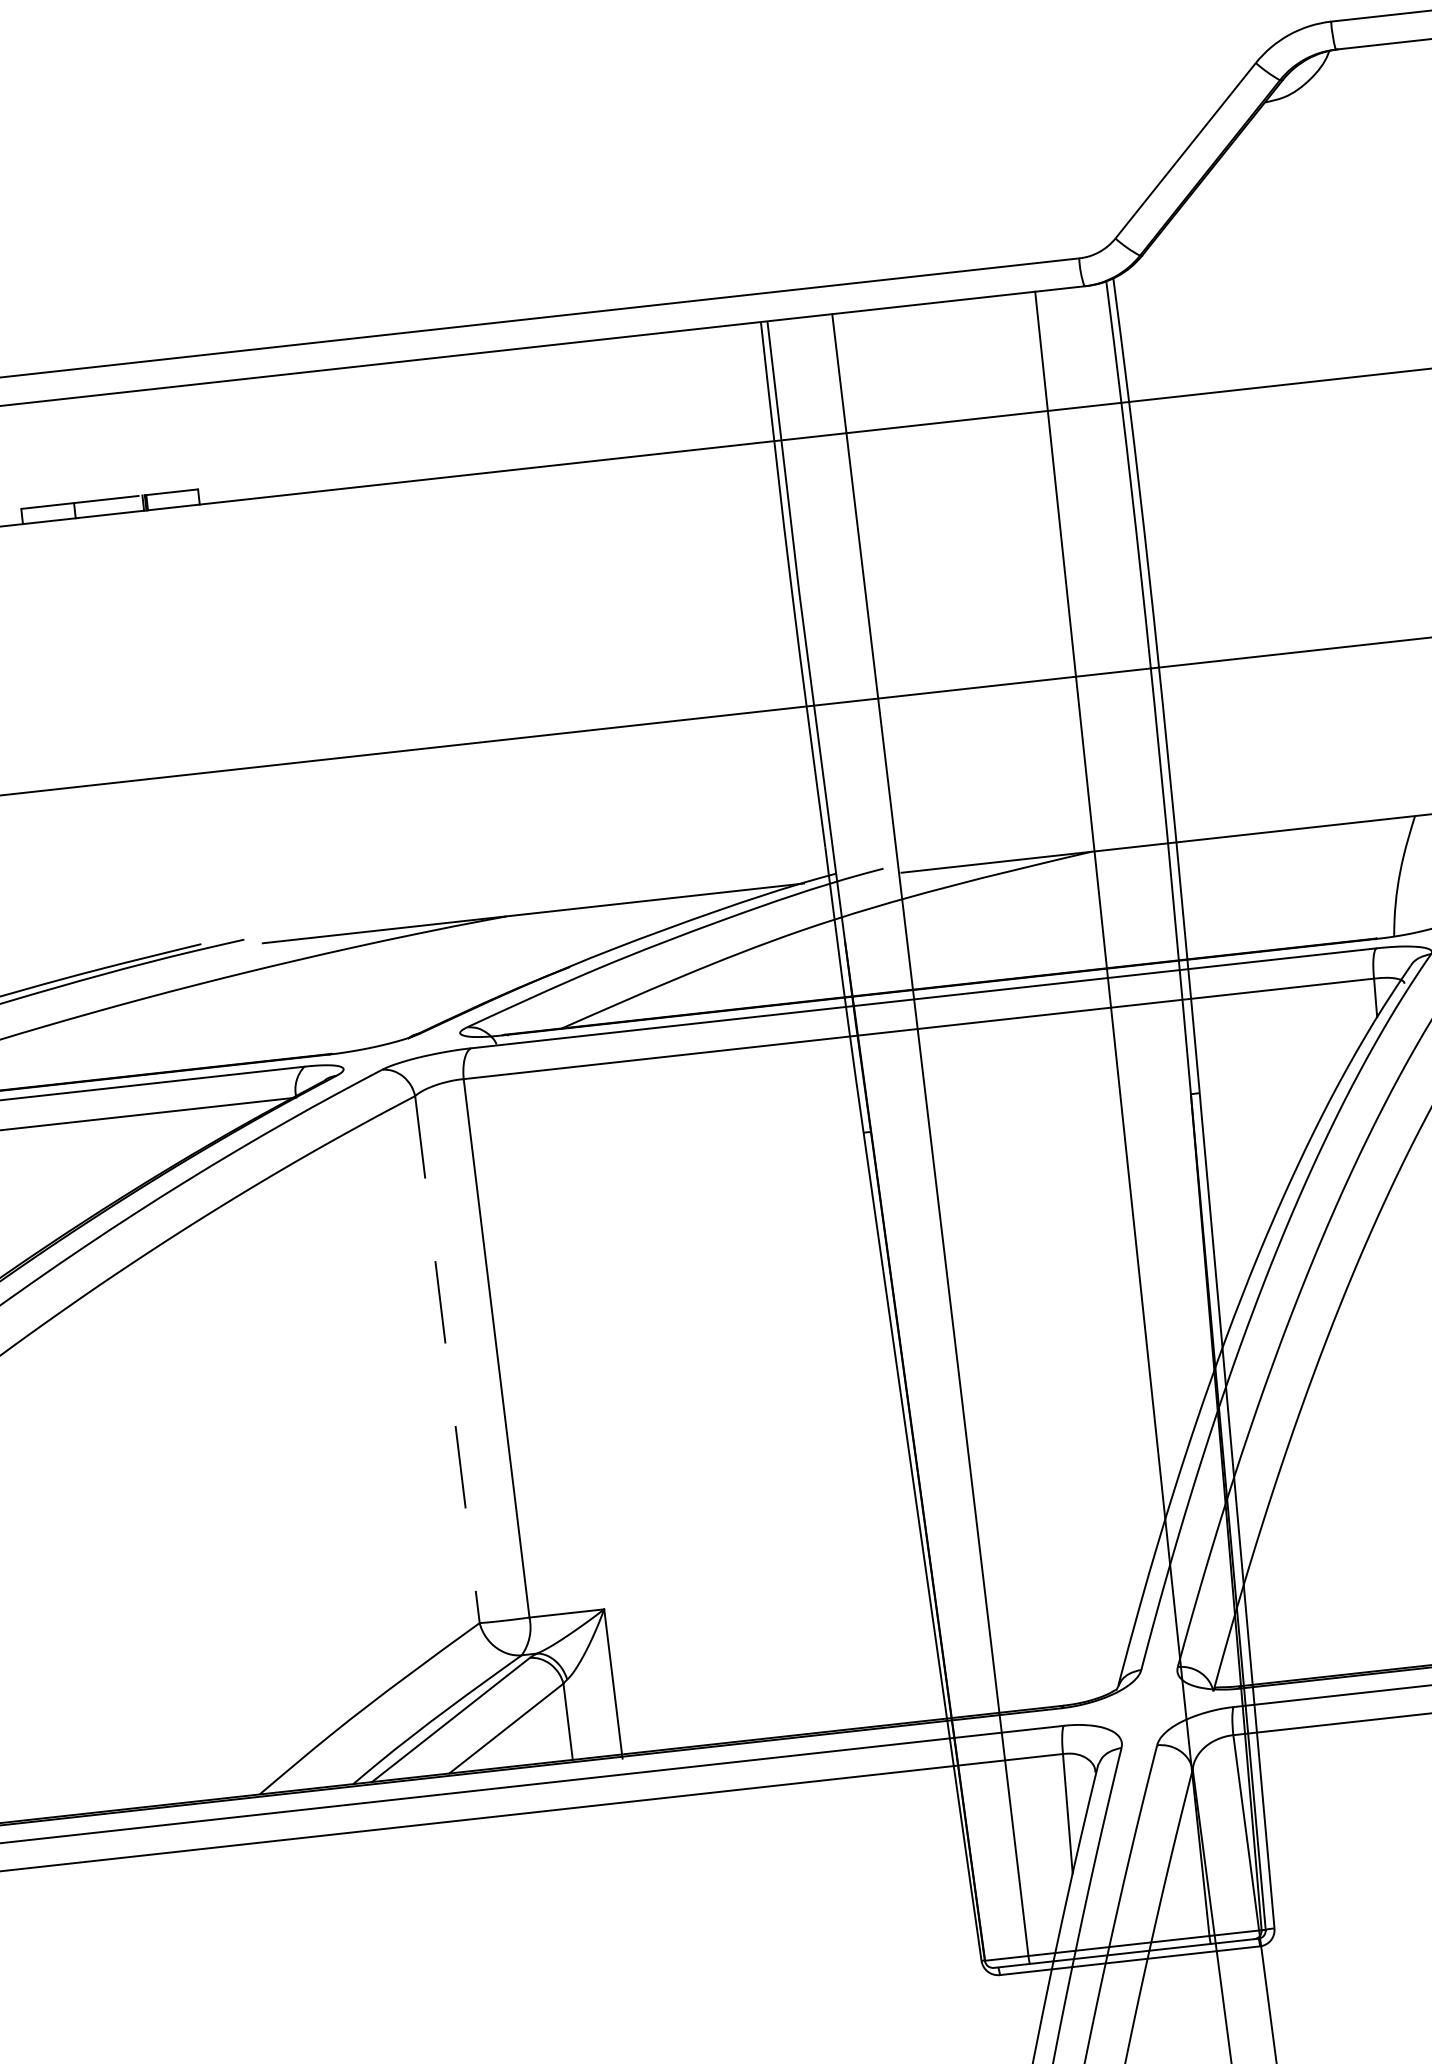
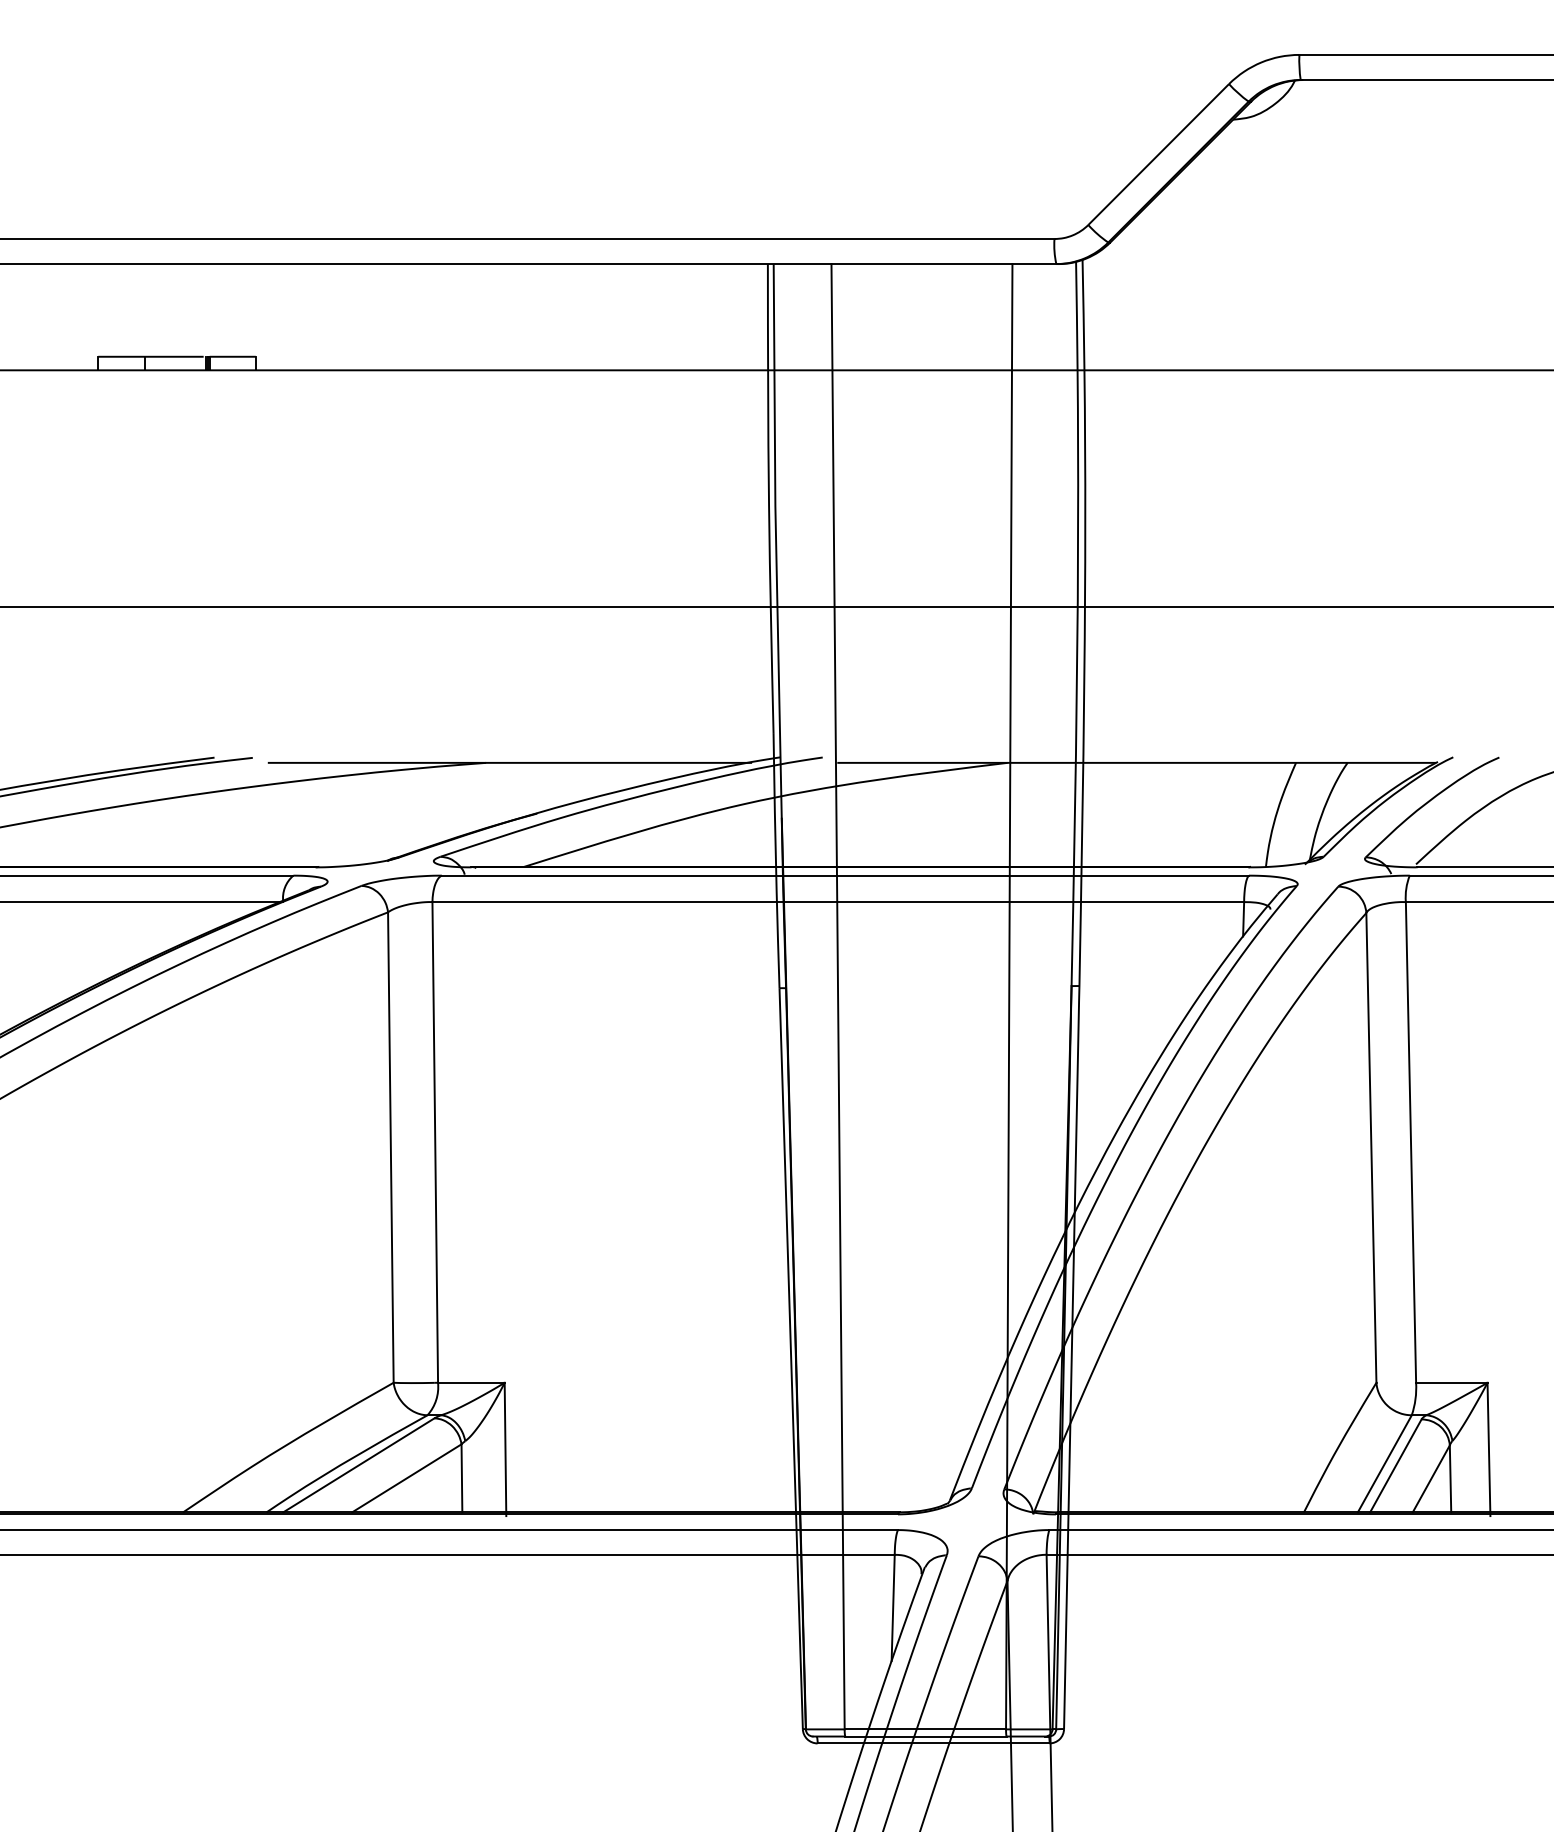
line: (447, 1360) -> (390, 1148), dashed -> solid

